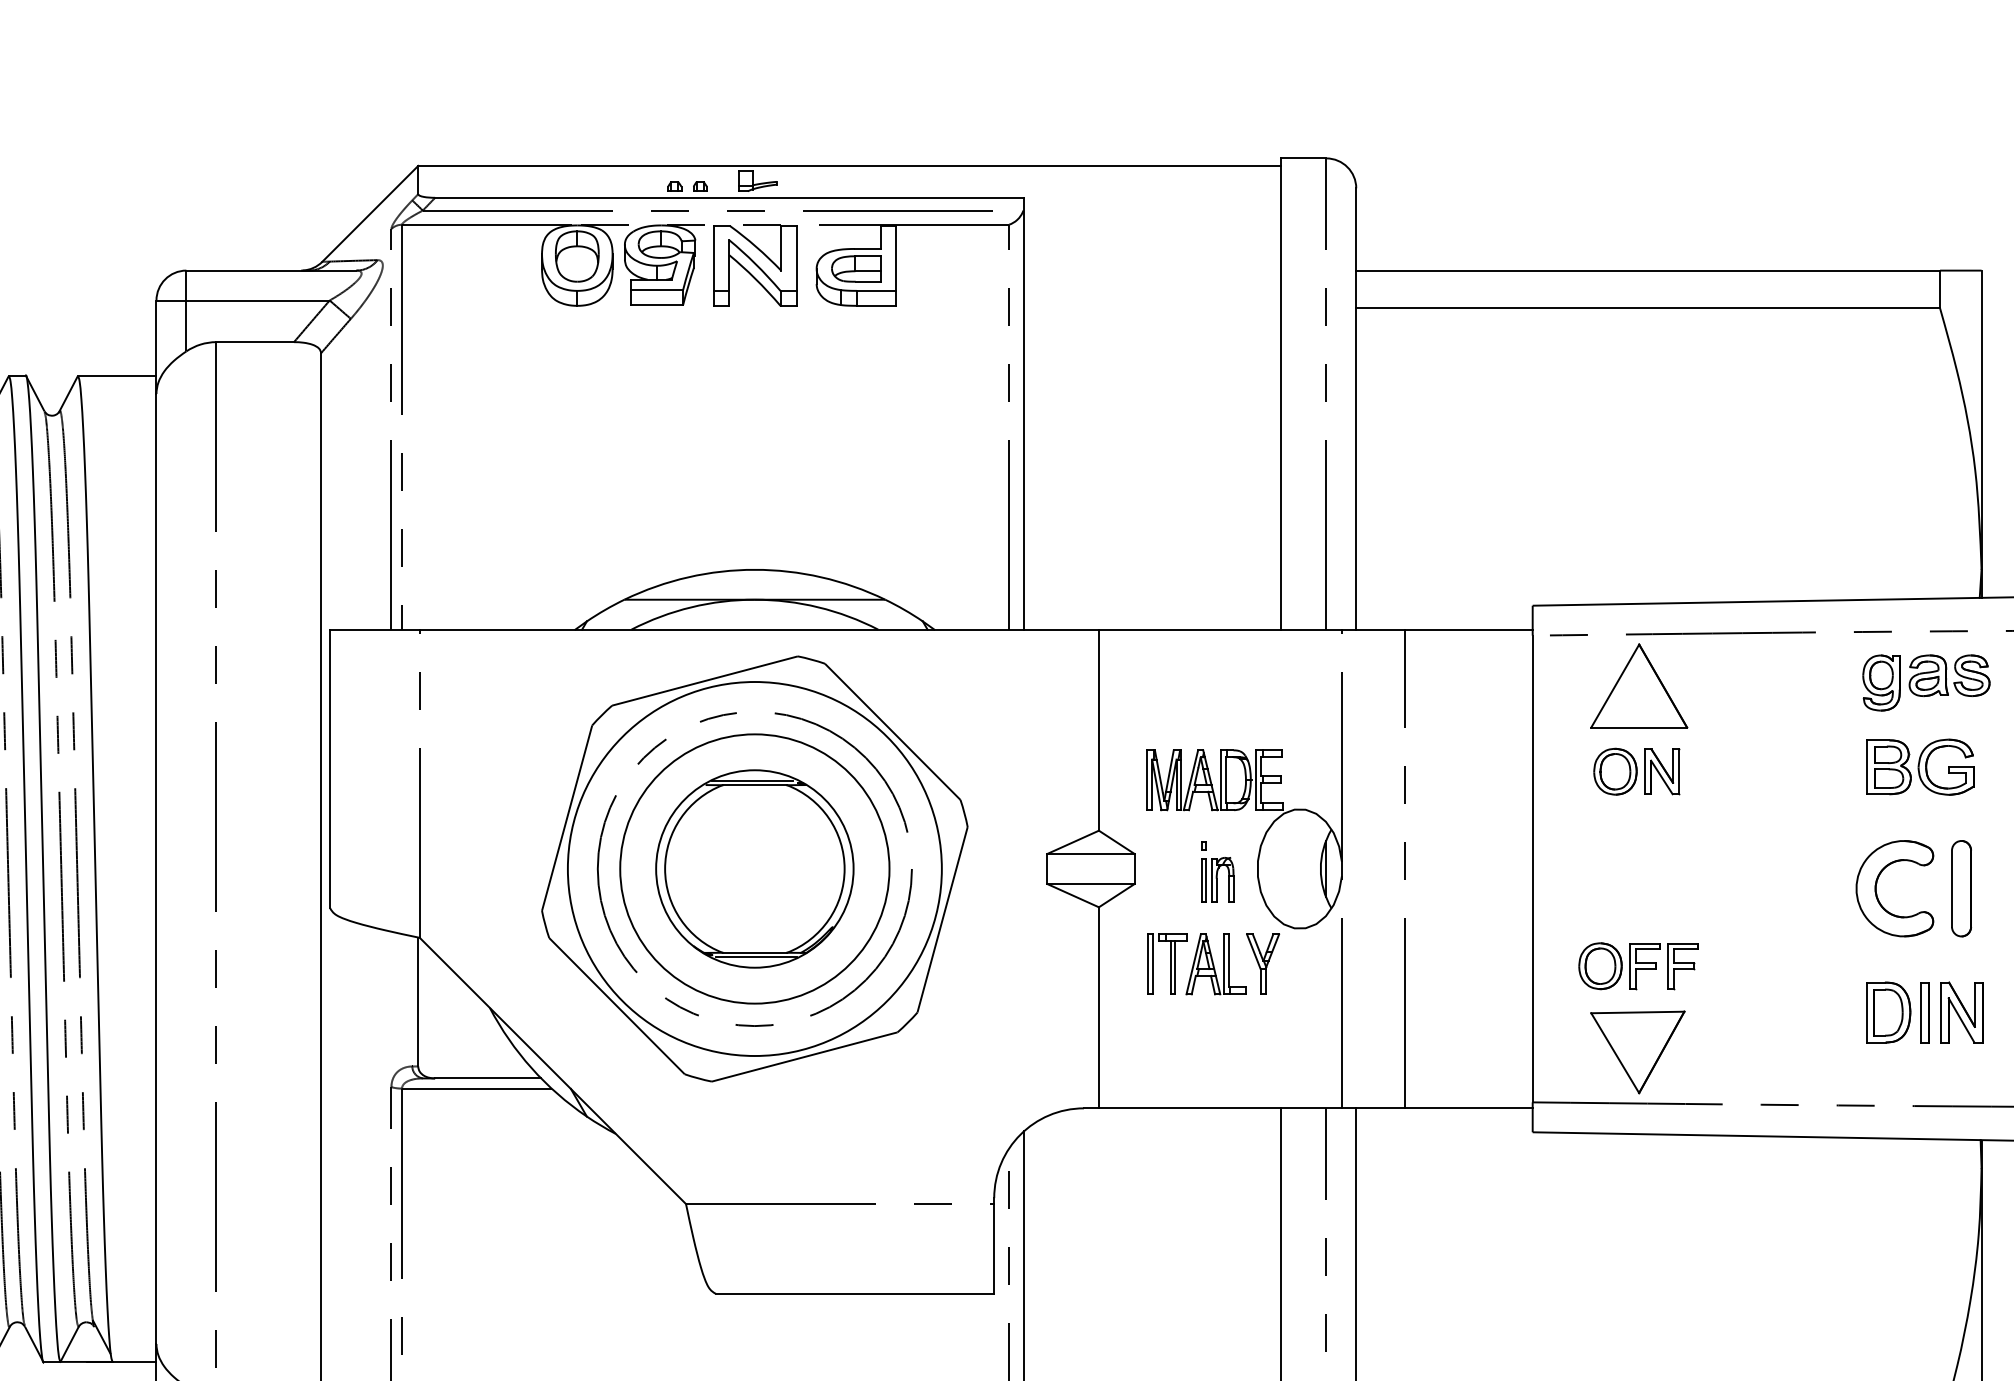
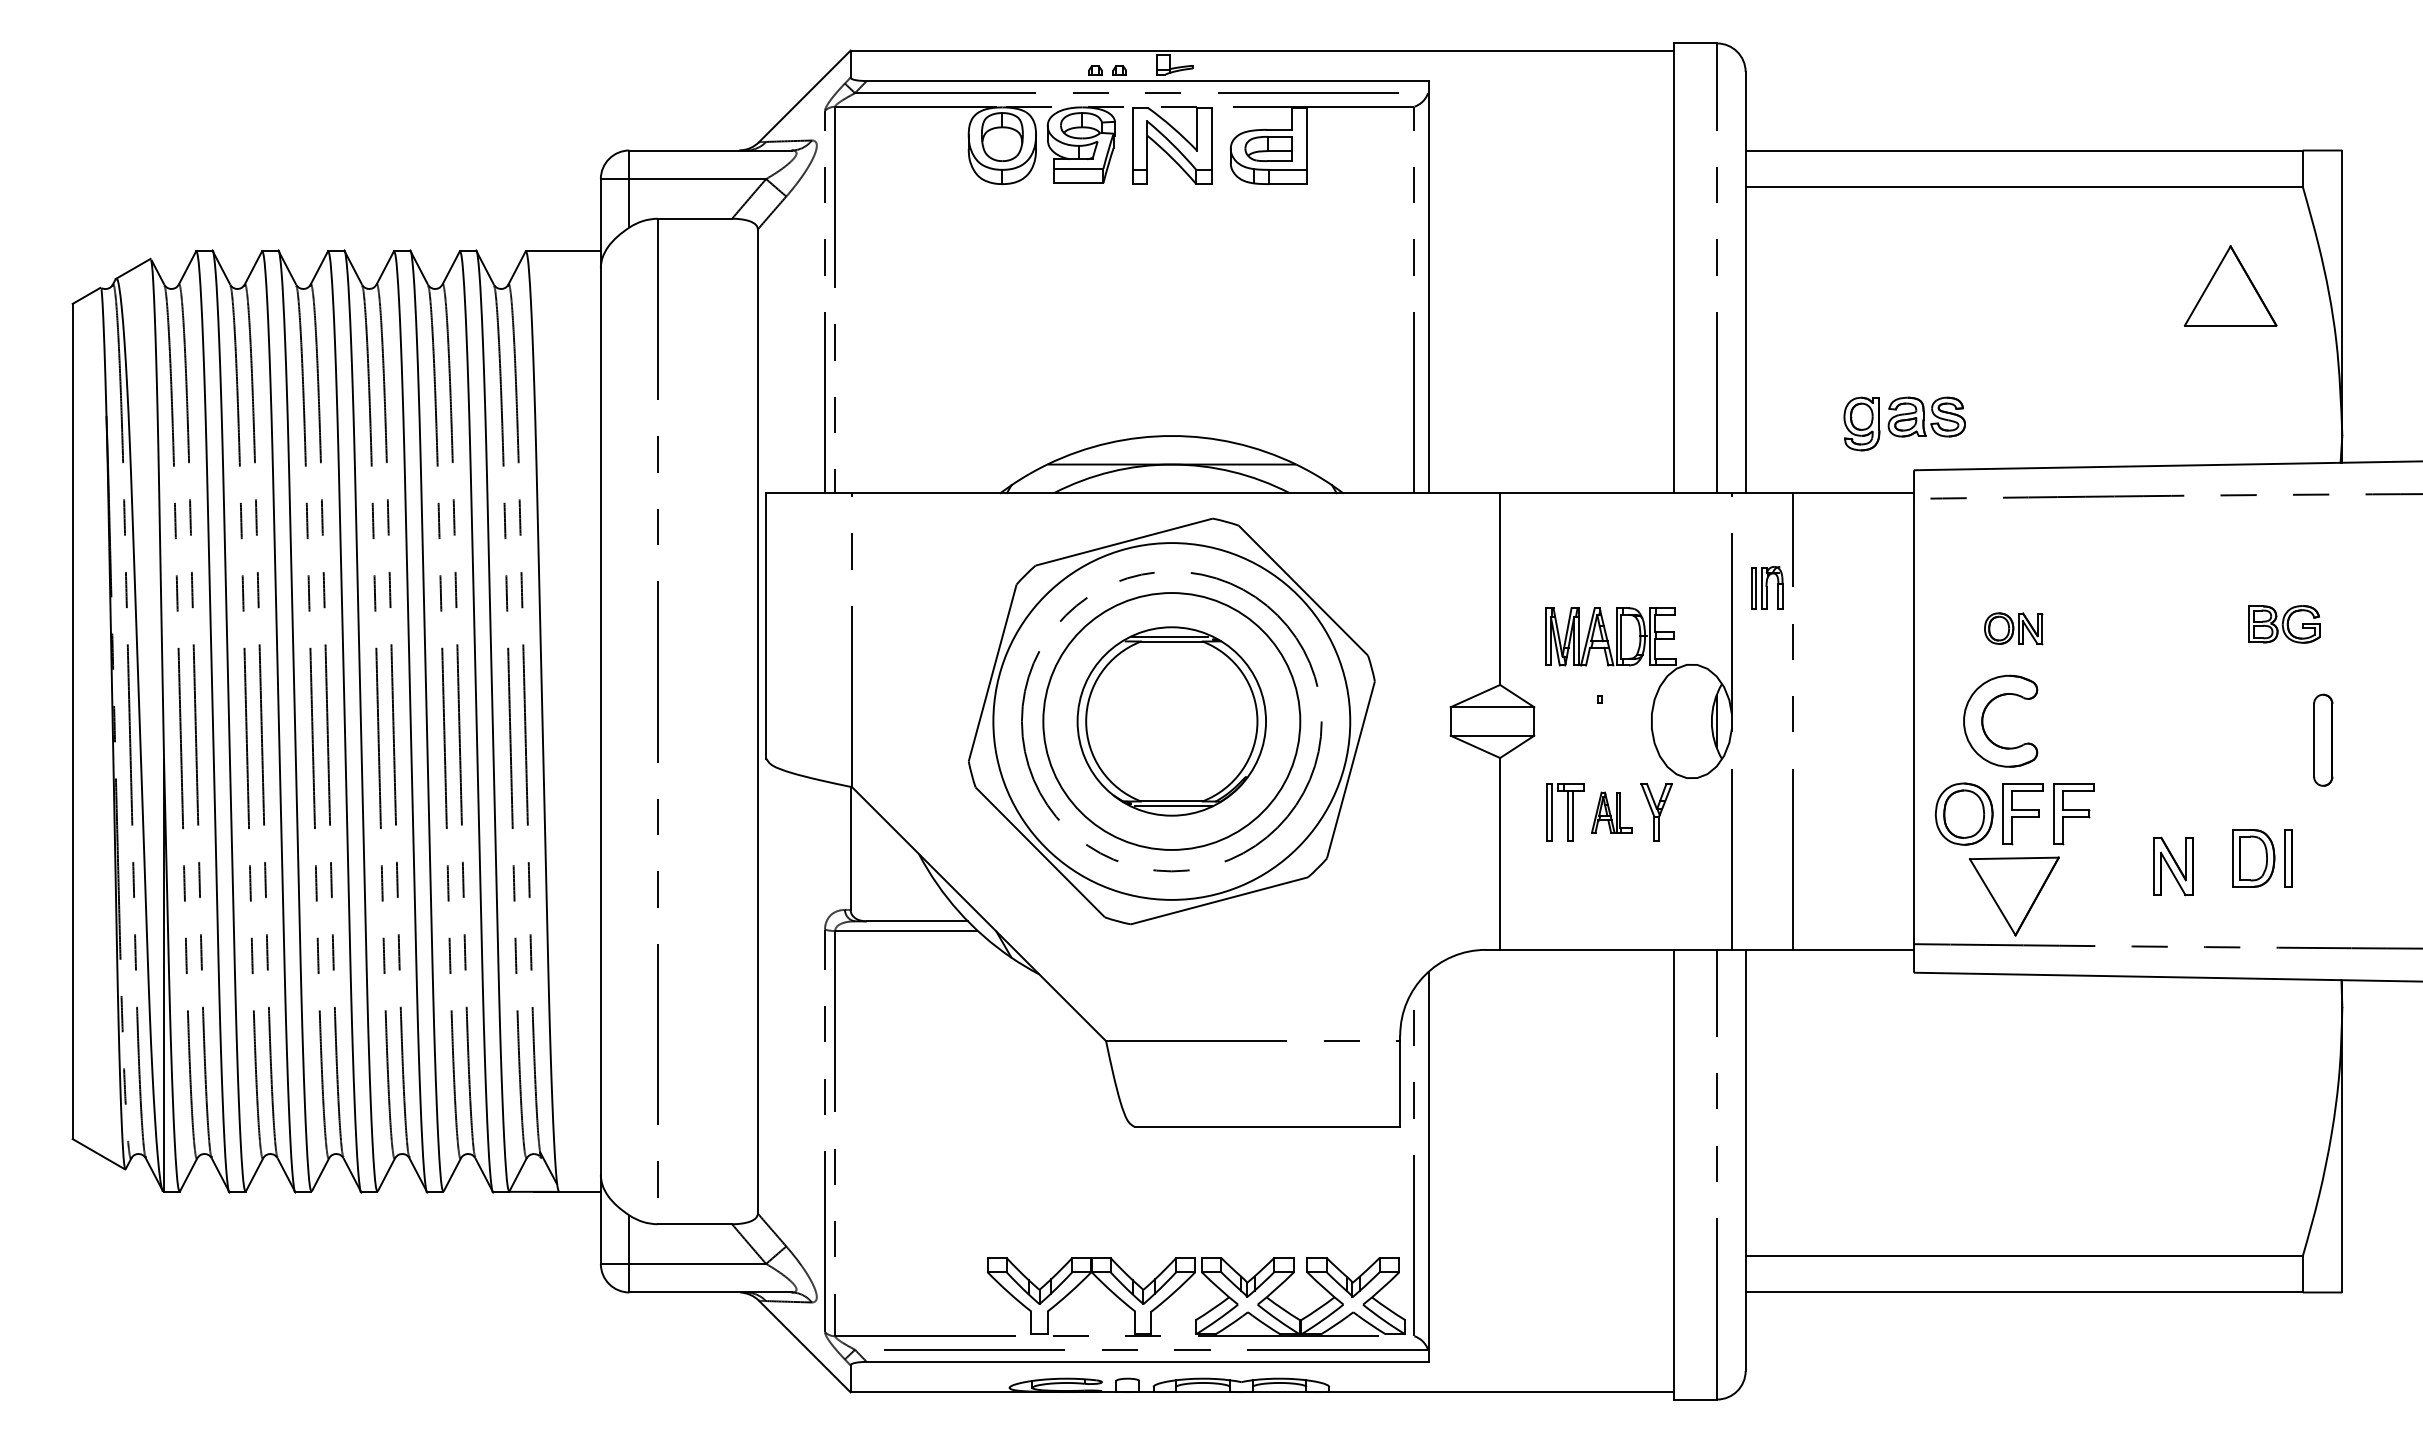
part: (1926, 682) -> (1904, 423), moved
part: (1639, 685) -> (2230, 285), moved
part: (1919, 767) -> (2283, 624), size x0.7
part: (1636, 771) -> (2013, 628), size x0.7
part: (1217, 879) -> (1767, 587), moved
part: (1876, 887) -> (1983, 720), moved
part: (1215, 964) -> (1611, 812), size x0.7
part: (1638, 966) -> (2014, 814), size x1.4
part: (1961, 1012) -> (2173, 866), moved

